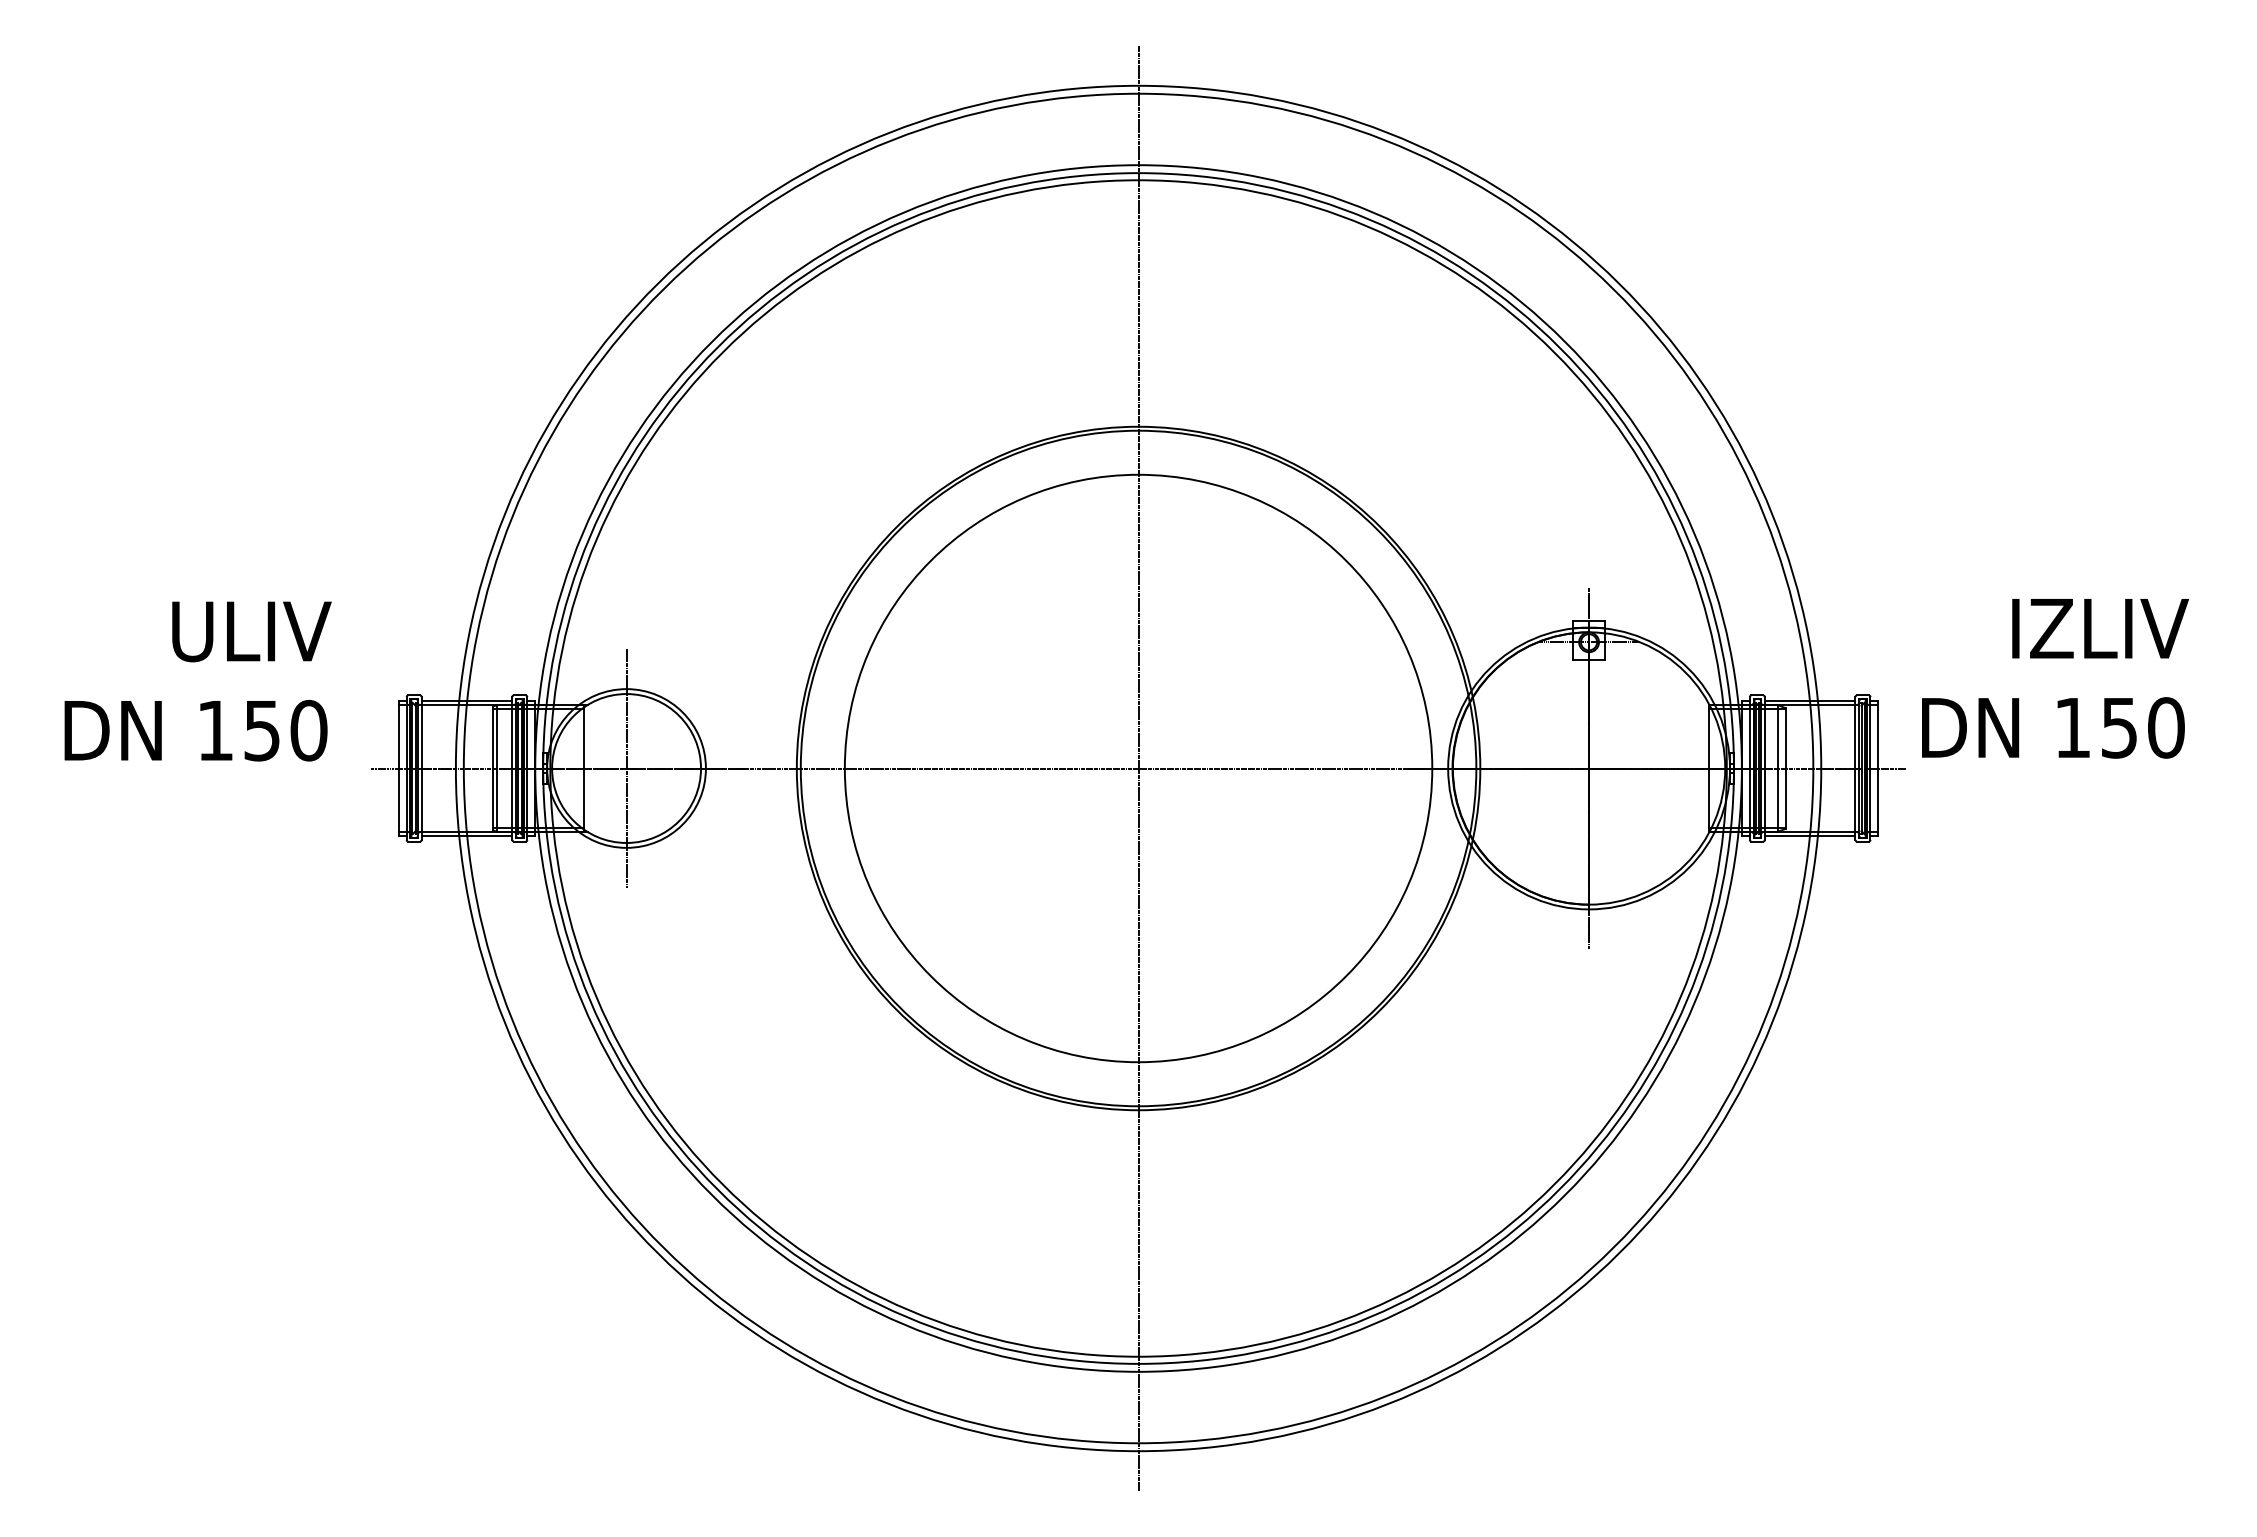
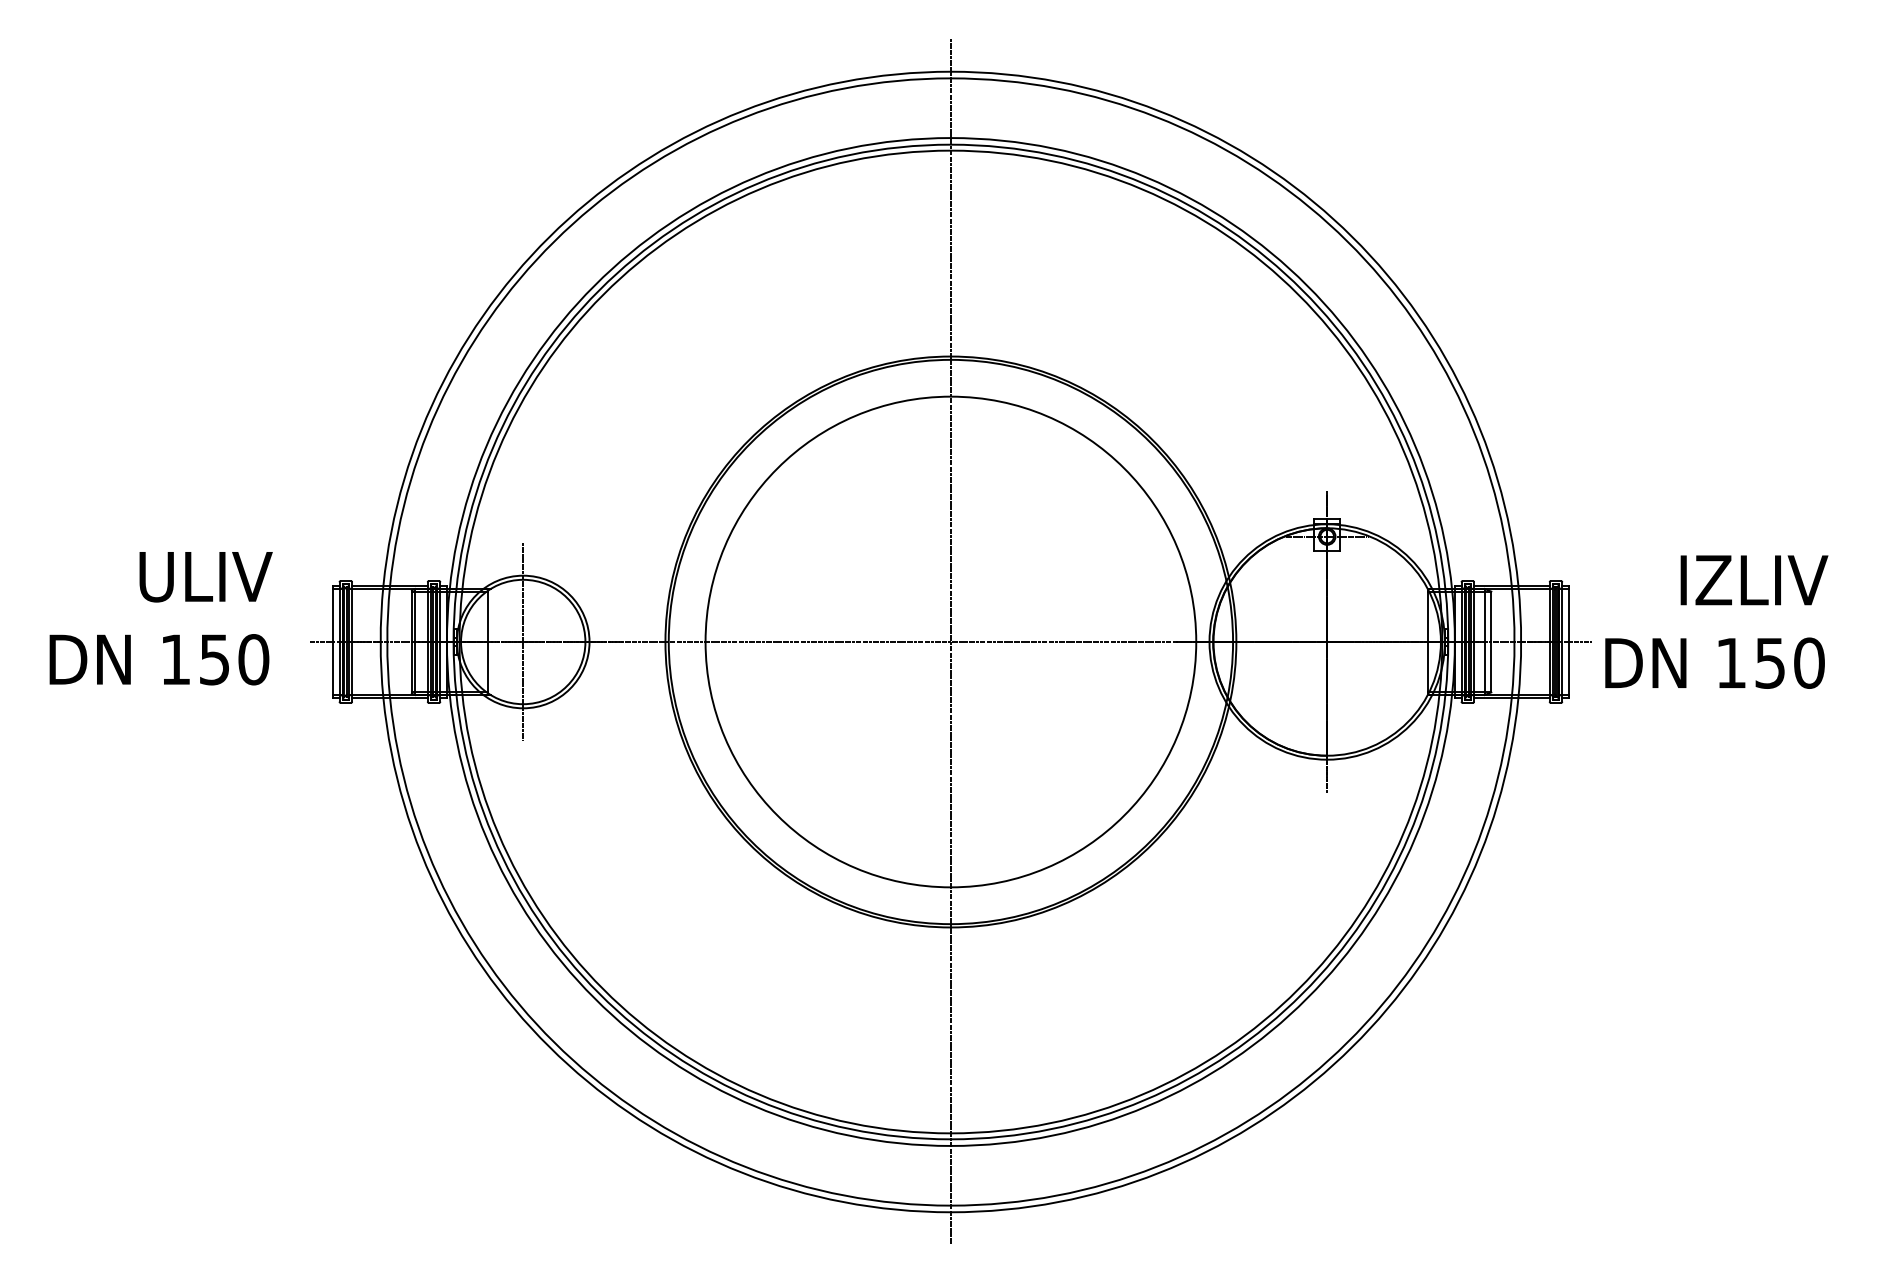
text: (2055, 678) -> (1716, 621), moved
text: (197, 681) -> (160, 618), moved

